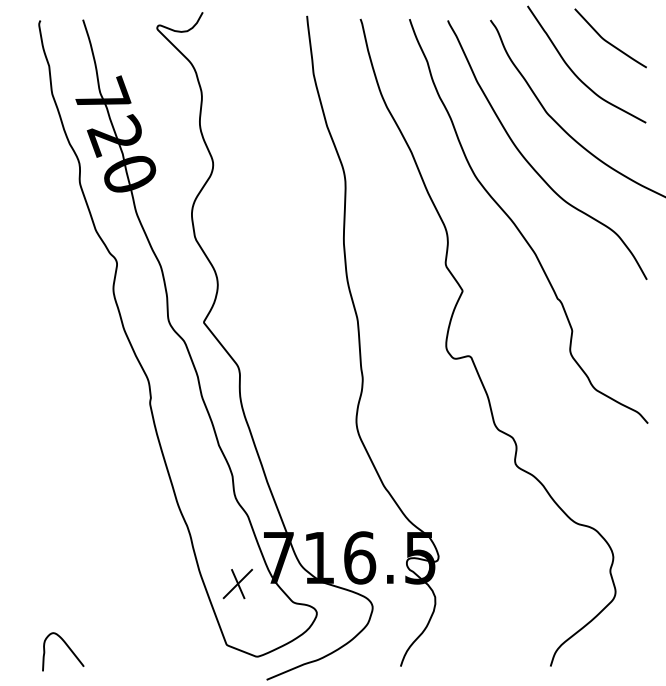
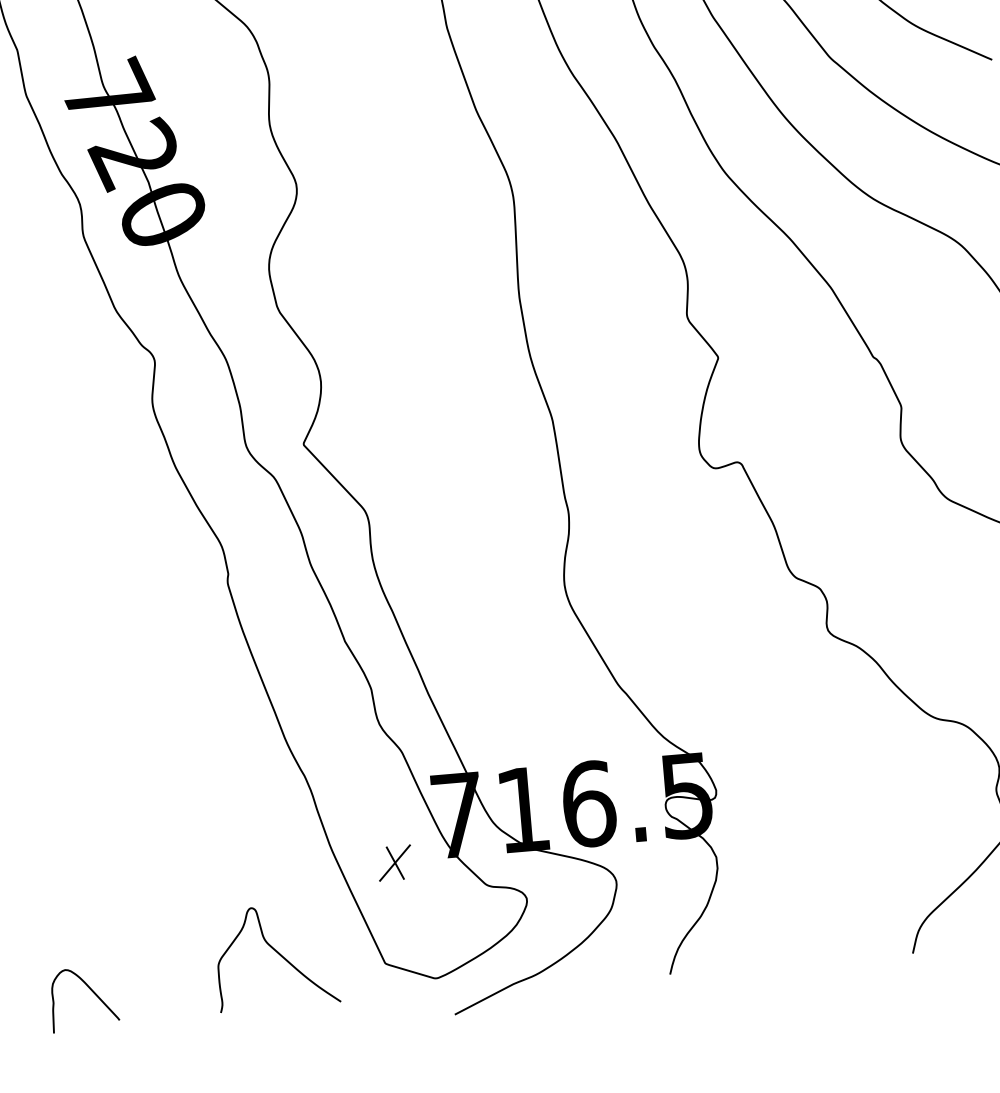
part: (237, 583) -> (394, 862), size x0.71
curve: (161, 634) -> (278, 955), added
curve: (67, 647) -> (90, 991), moved

